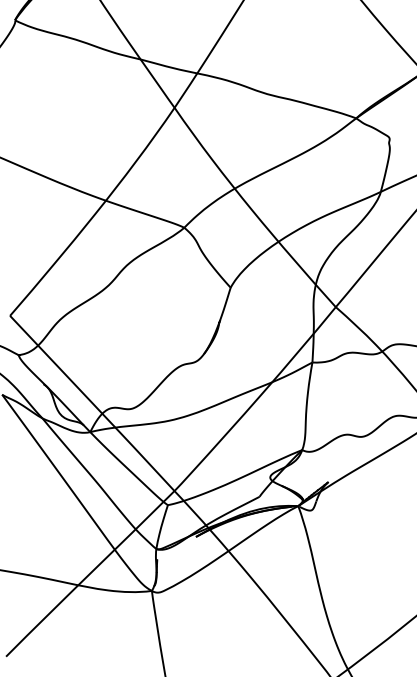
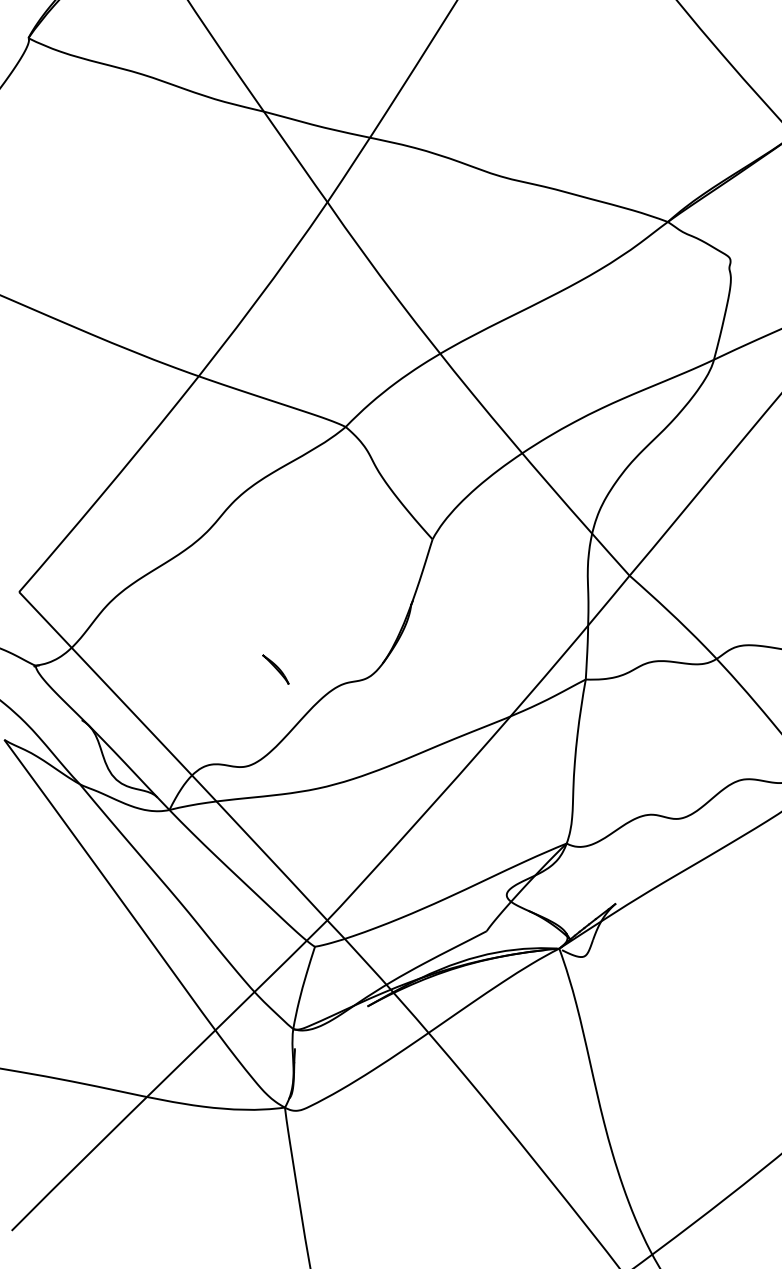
line: (146, 356) -> (274, 668), added

